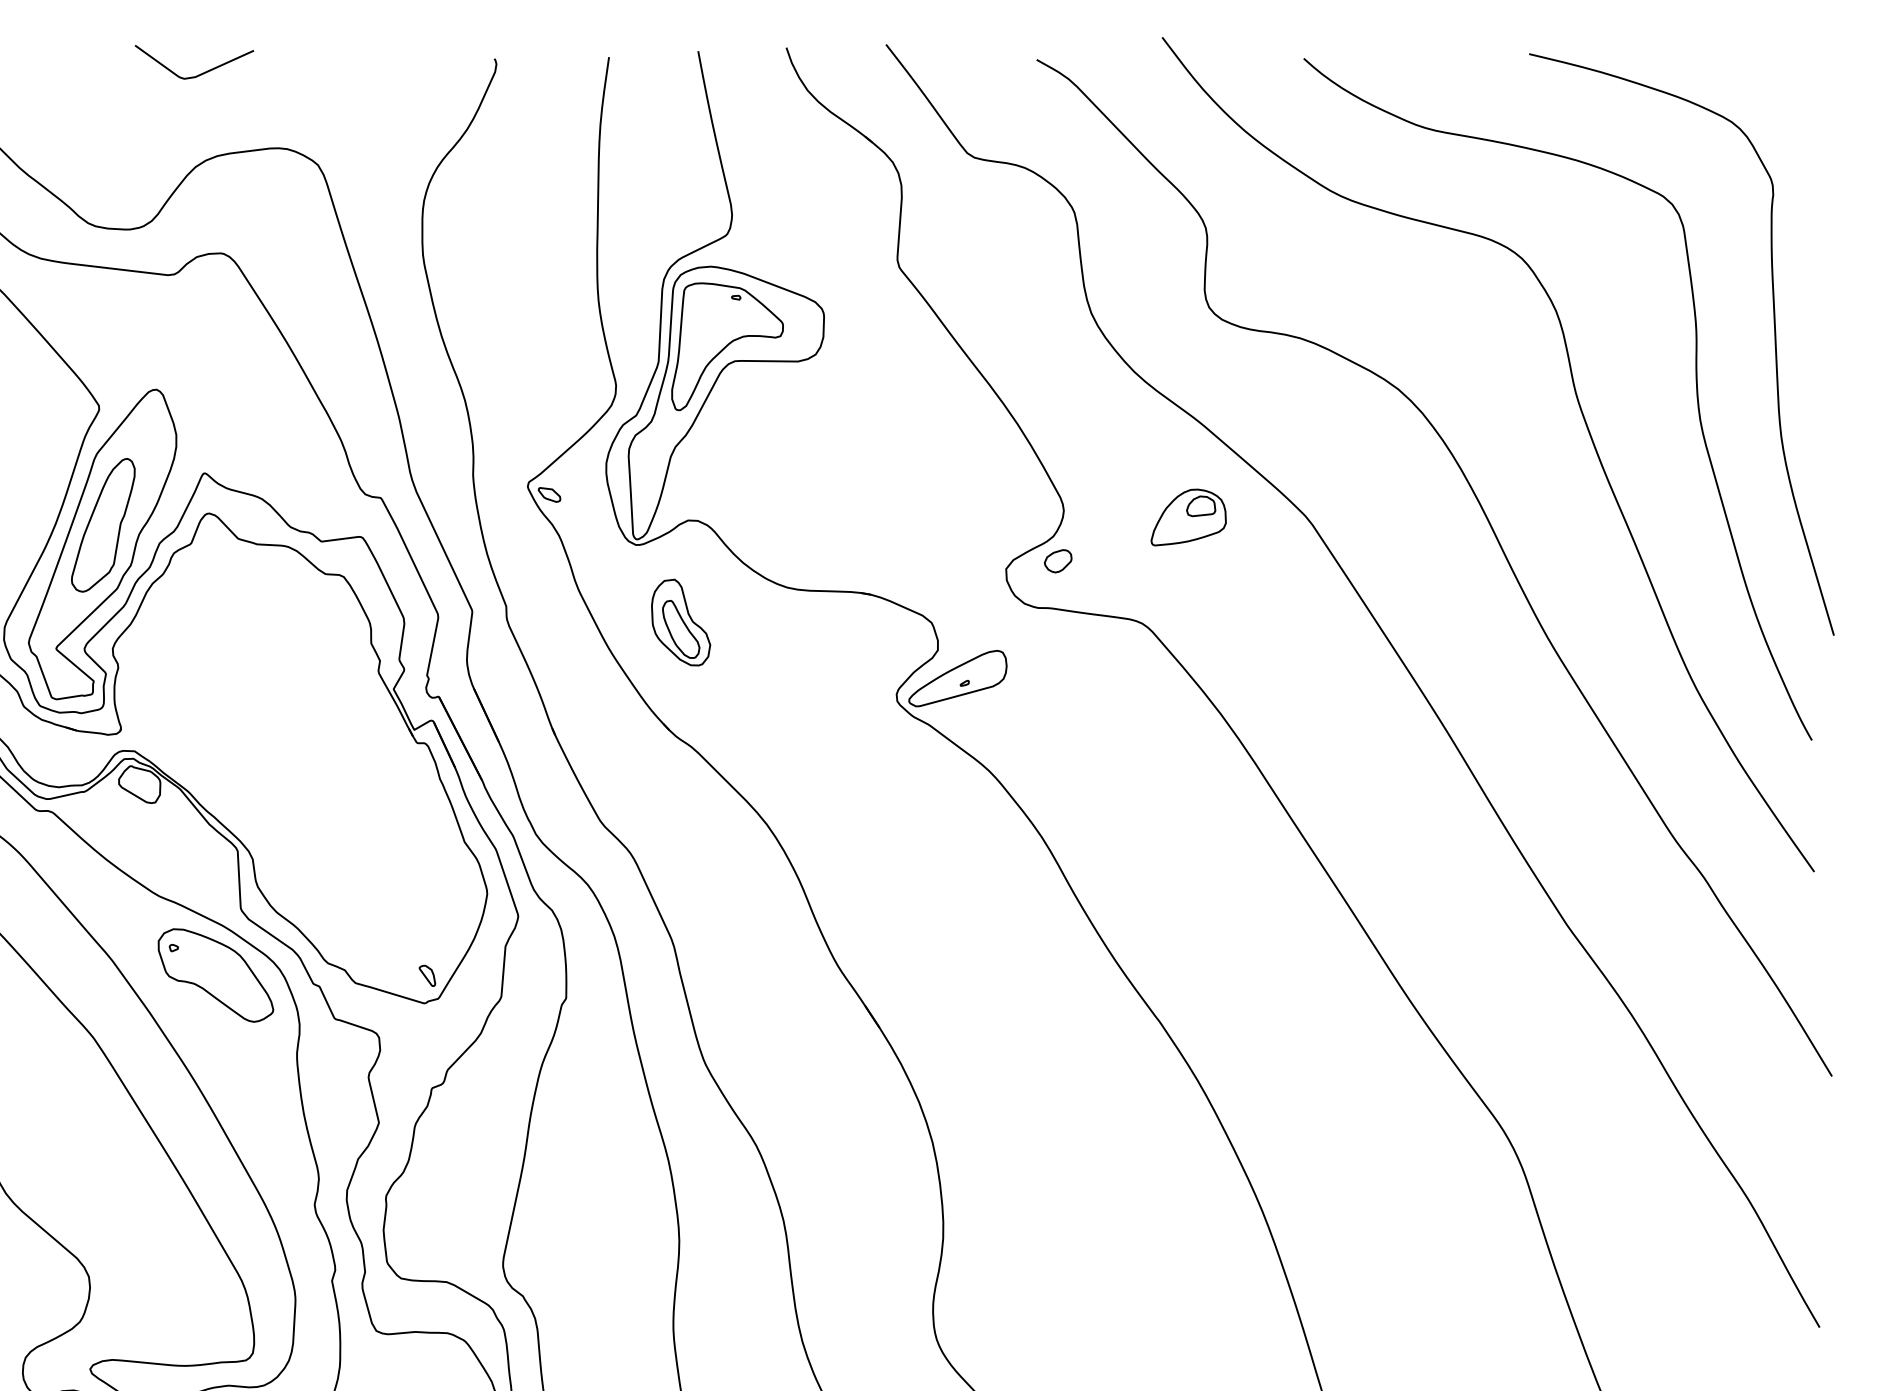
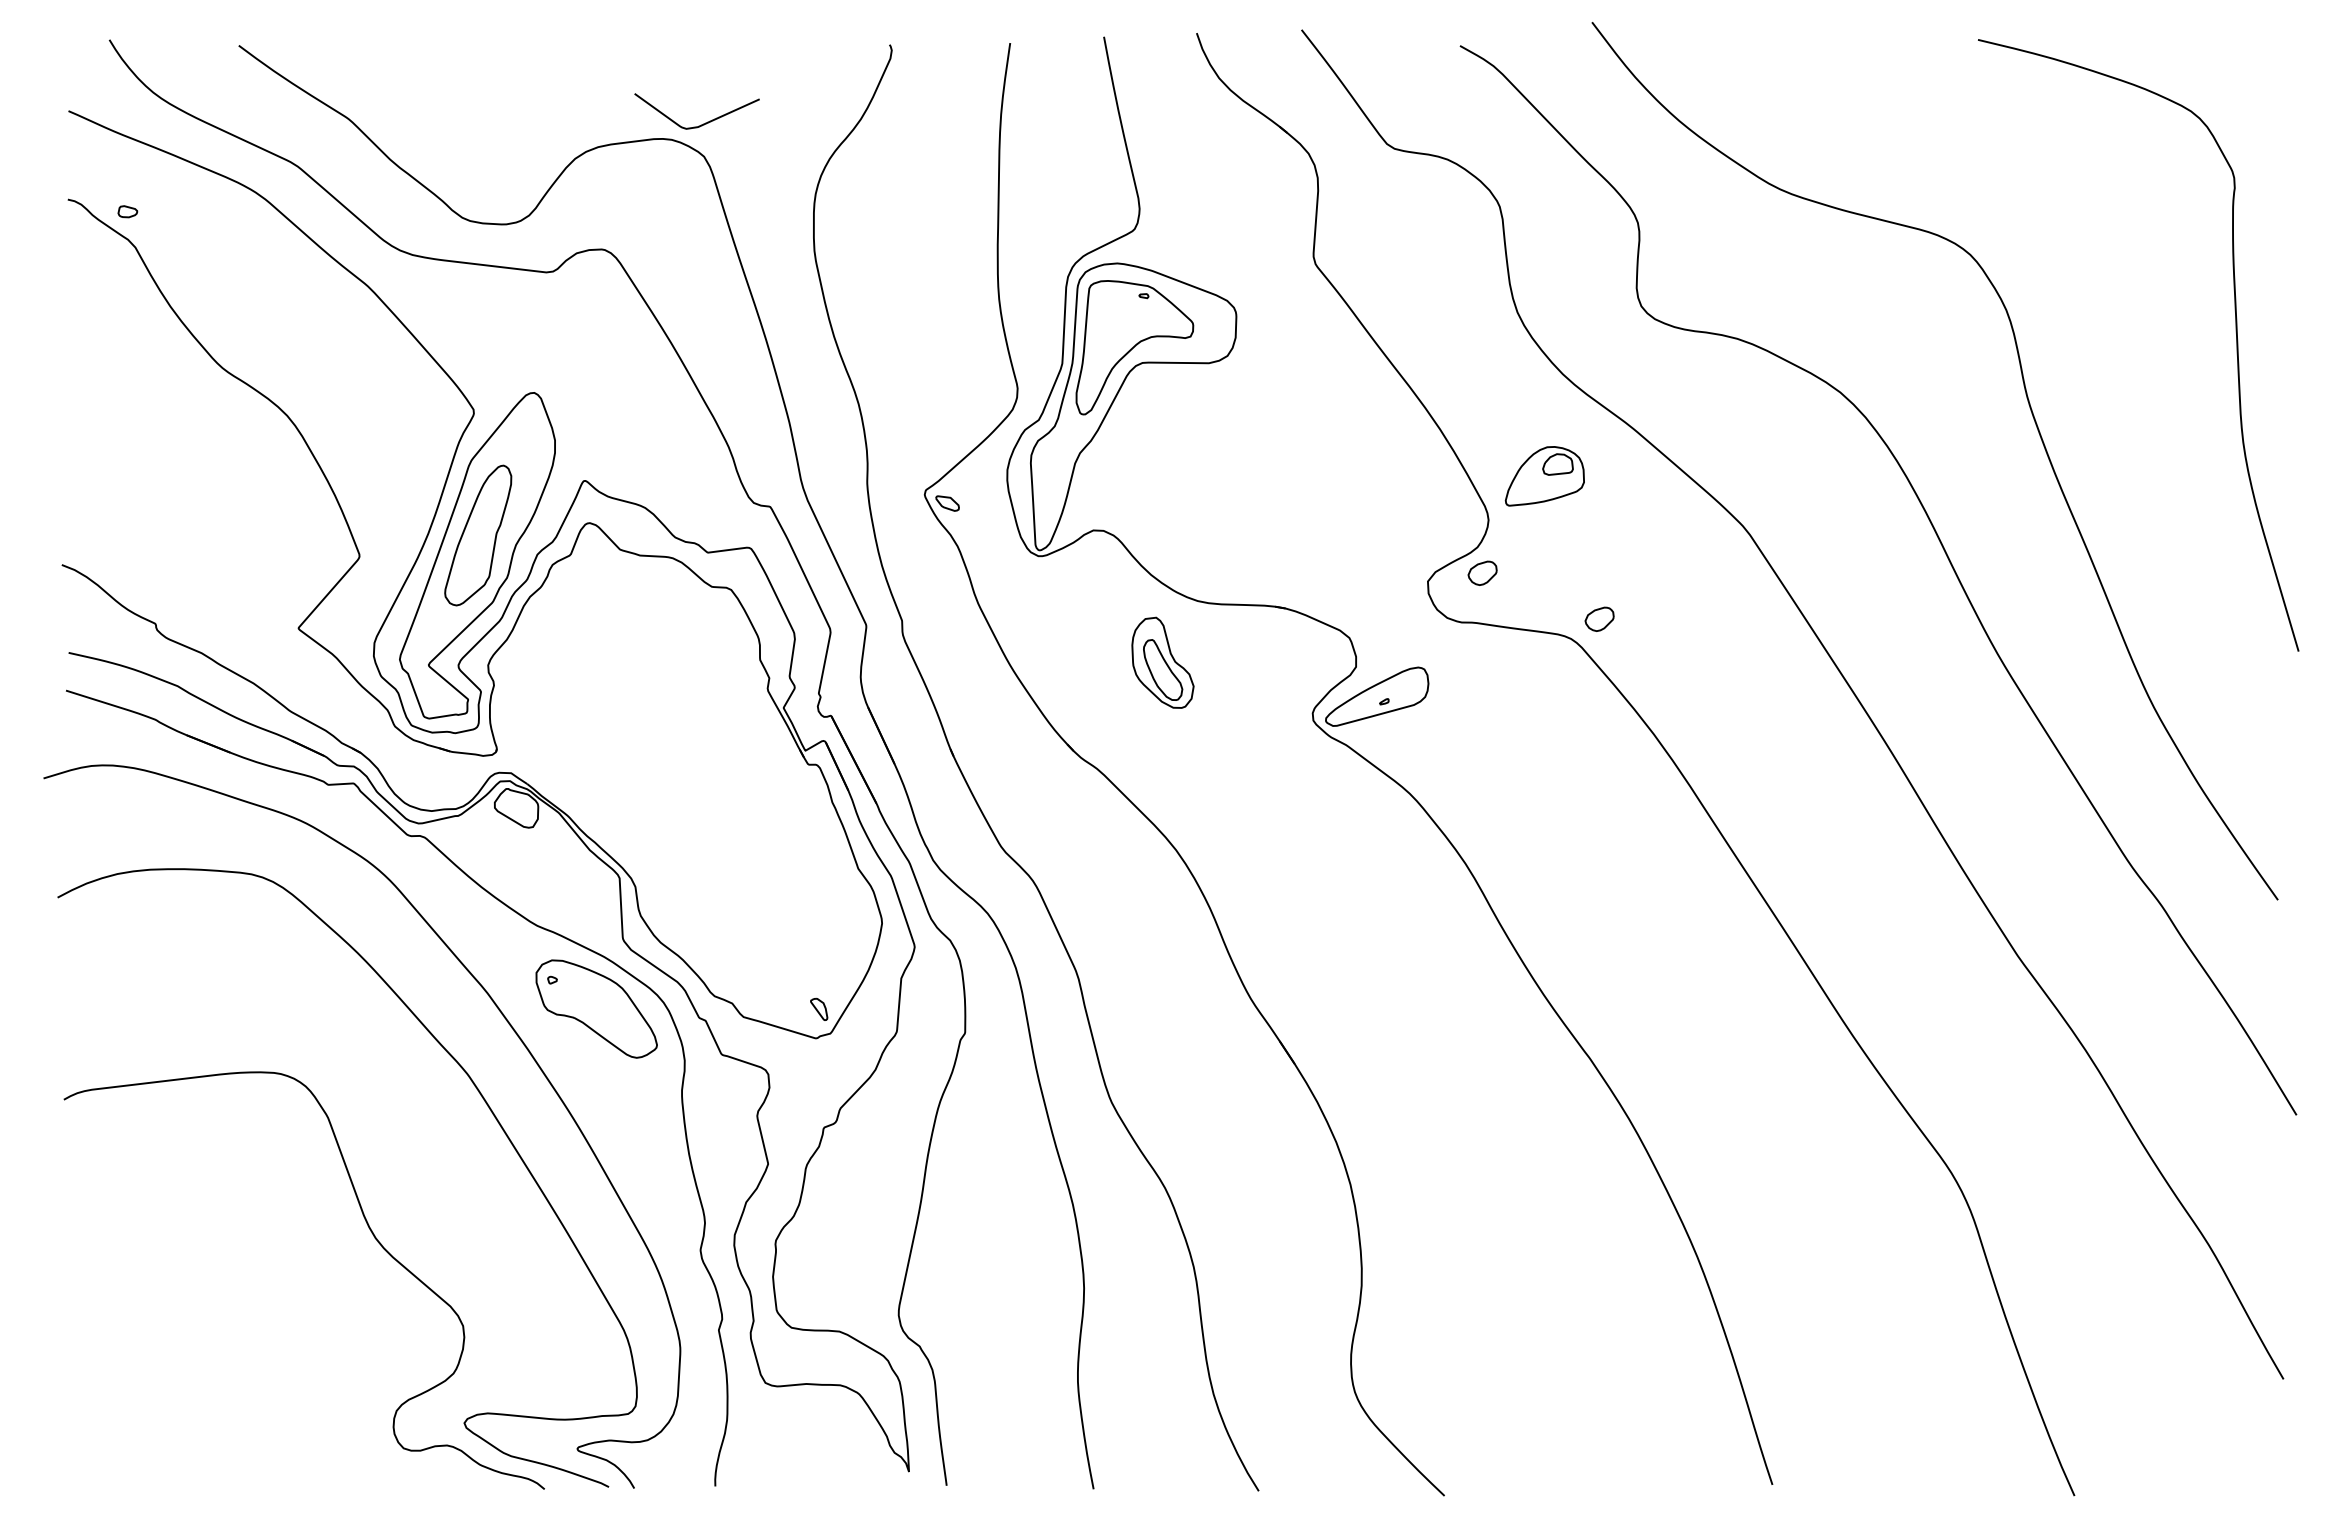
curve: (200, 73) -> (703, 123), moved
curve: (1695, 390) -> (2153, 393), removed
part: (1188, 517) -> (1544, 476), moved
part: (1169, 604) -> (1599, 618), added
part: (680, 622) -> (1162, 662), moved

